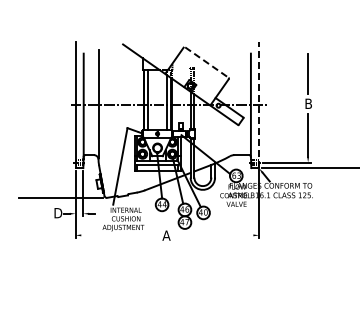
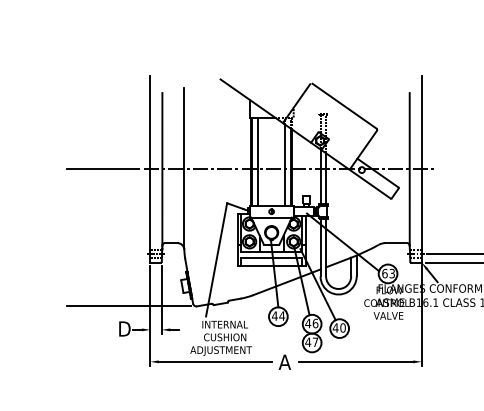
line: (207, 62) -> (345, 106), dashed -> solid
line: (259, 104) -> (422, 168), dashed -> solid
line: (43, 105) -> (102, 169), added
line: (119, 235) -> (215, 362), added
line: (214, 235) -> (355, 362), added

